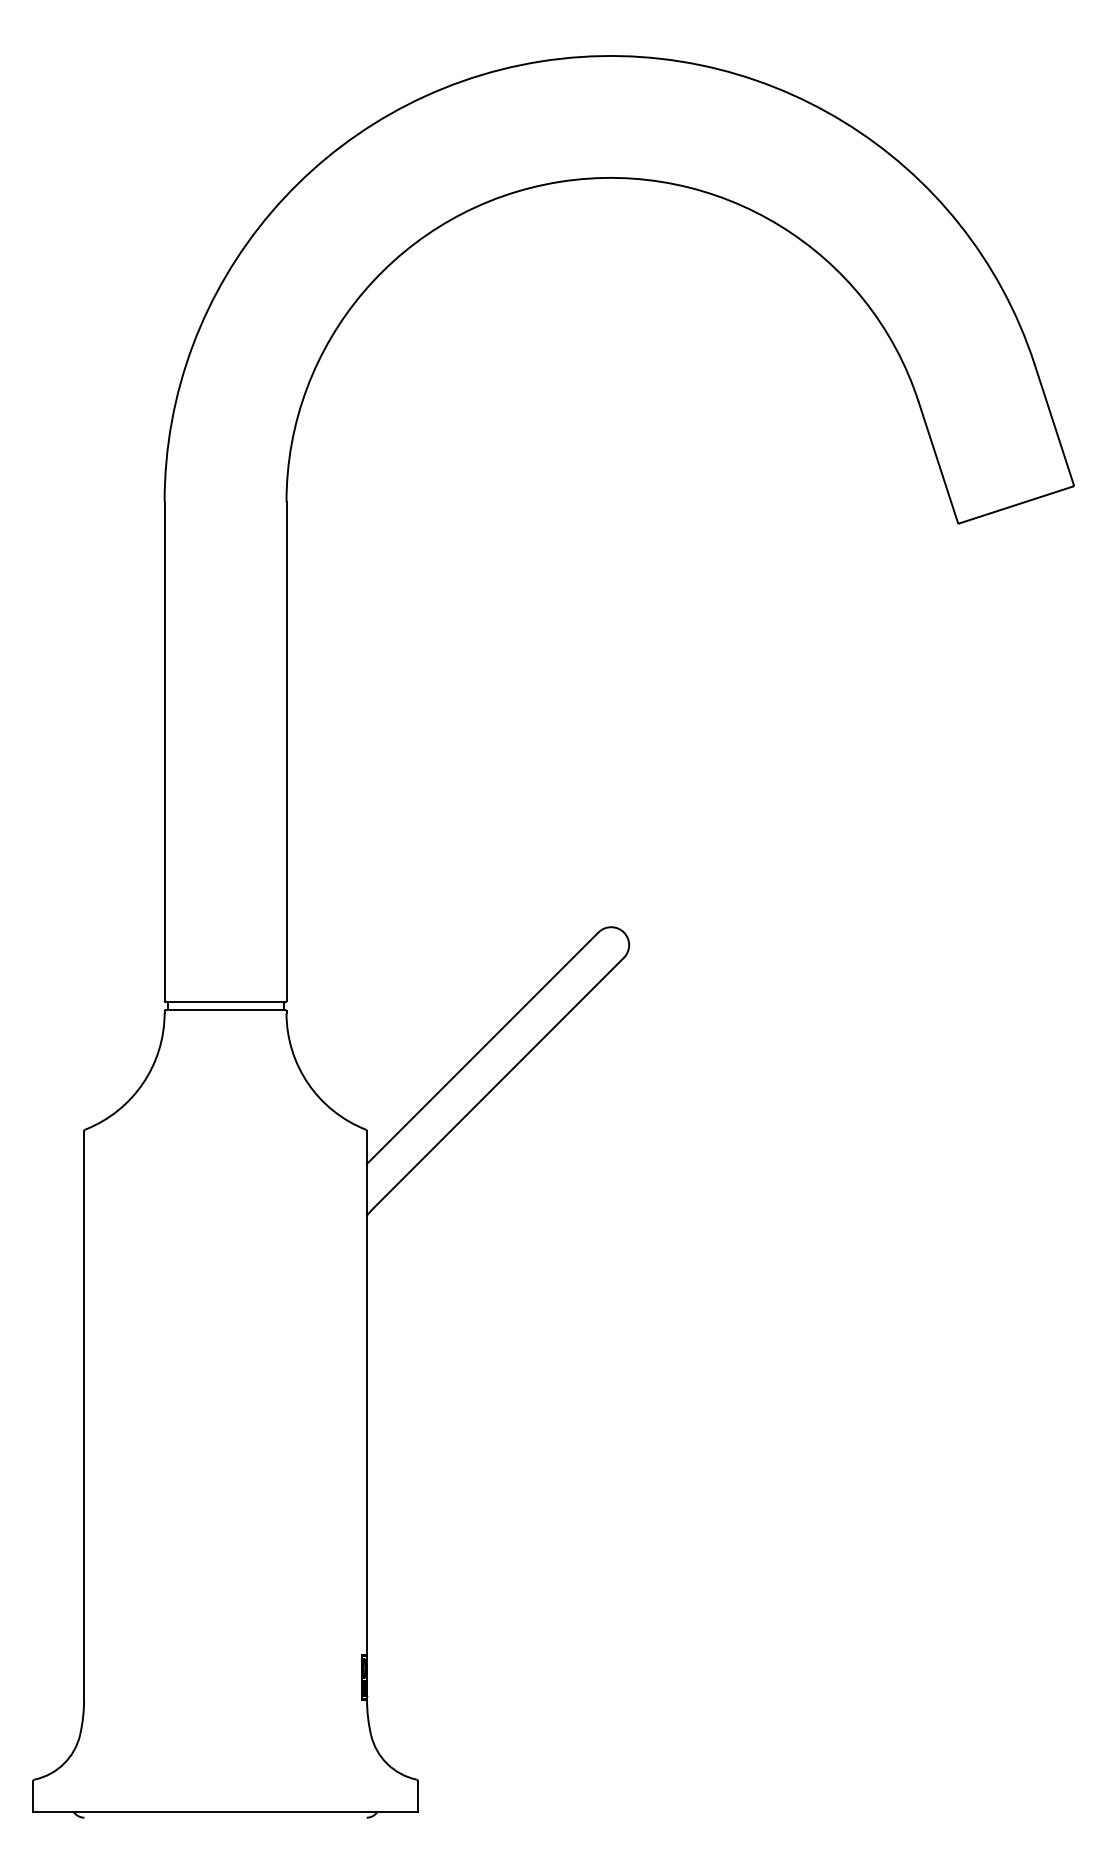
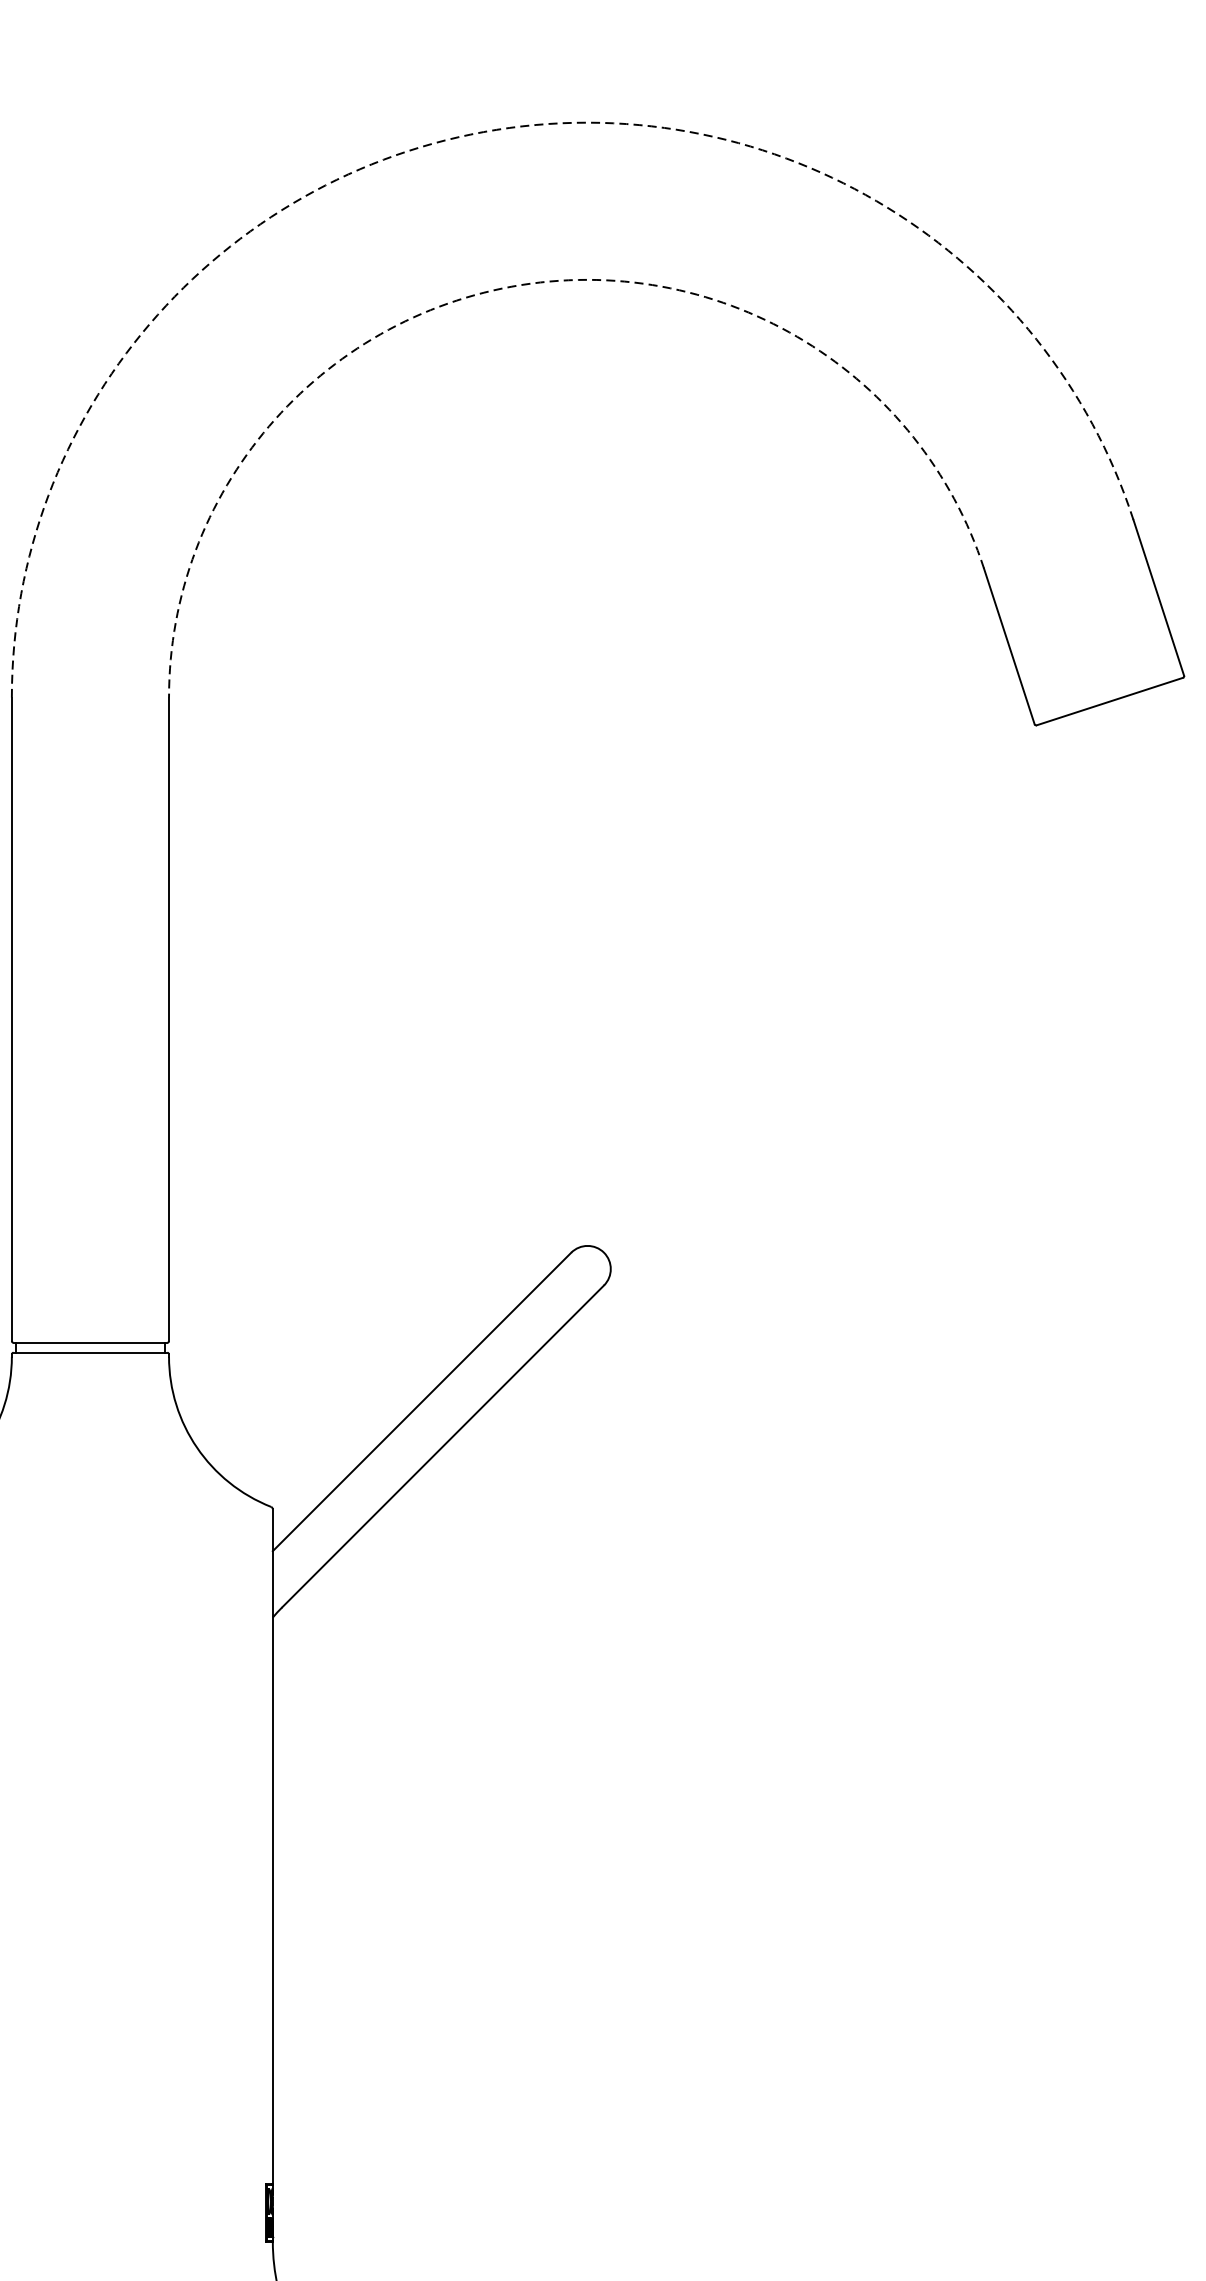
arc: (540, 61) -> (496, 129), solid -> dashed
arc: (559, 181) -> (520, 284), solid -> dashed

